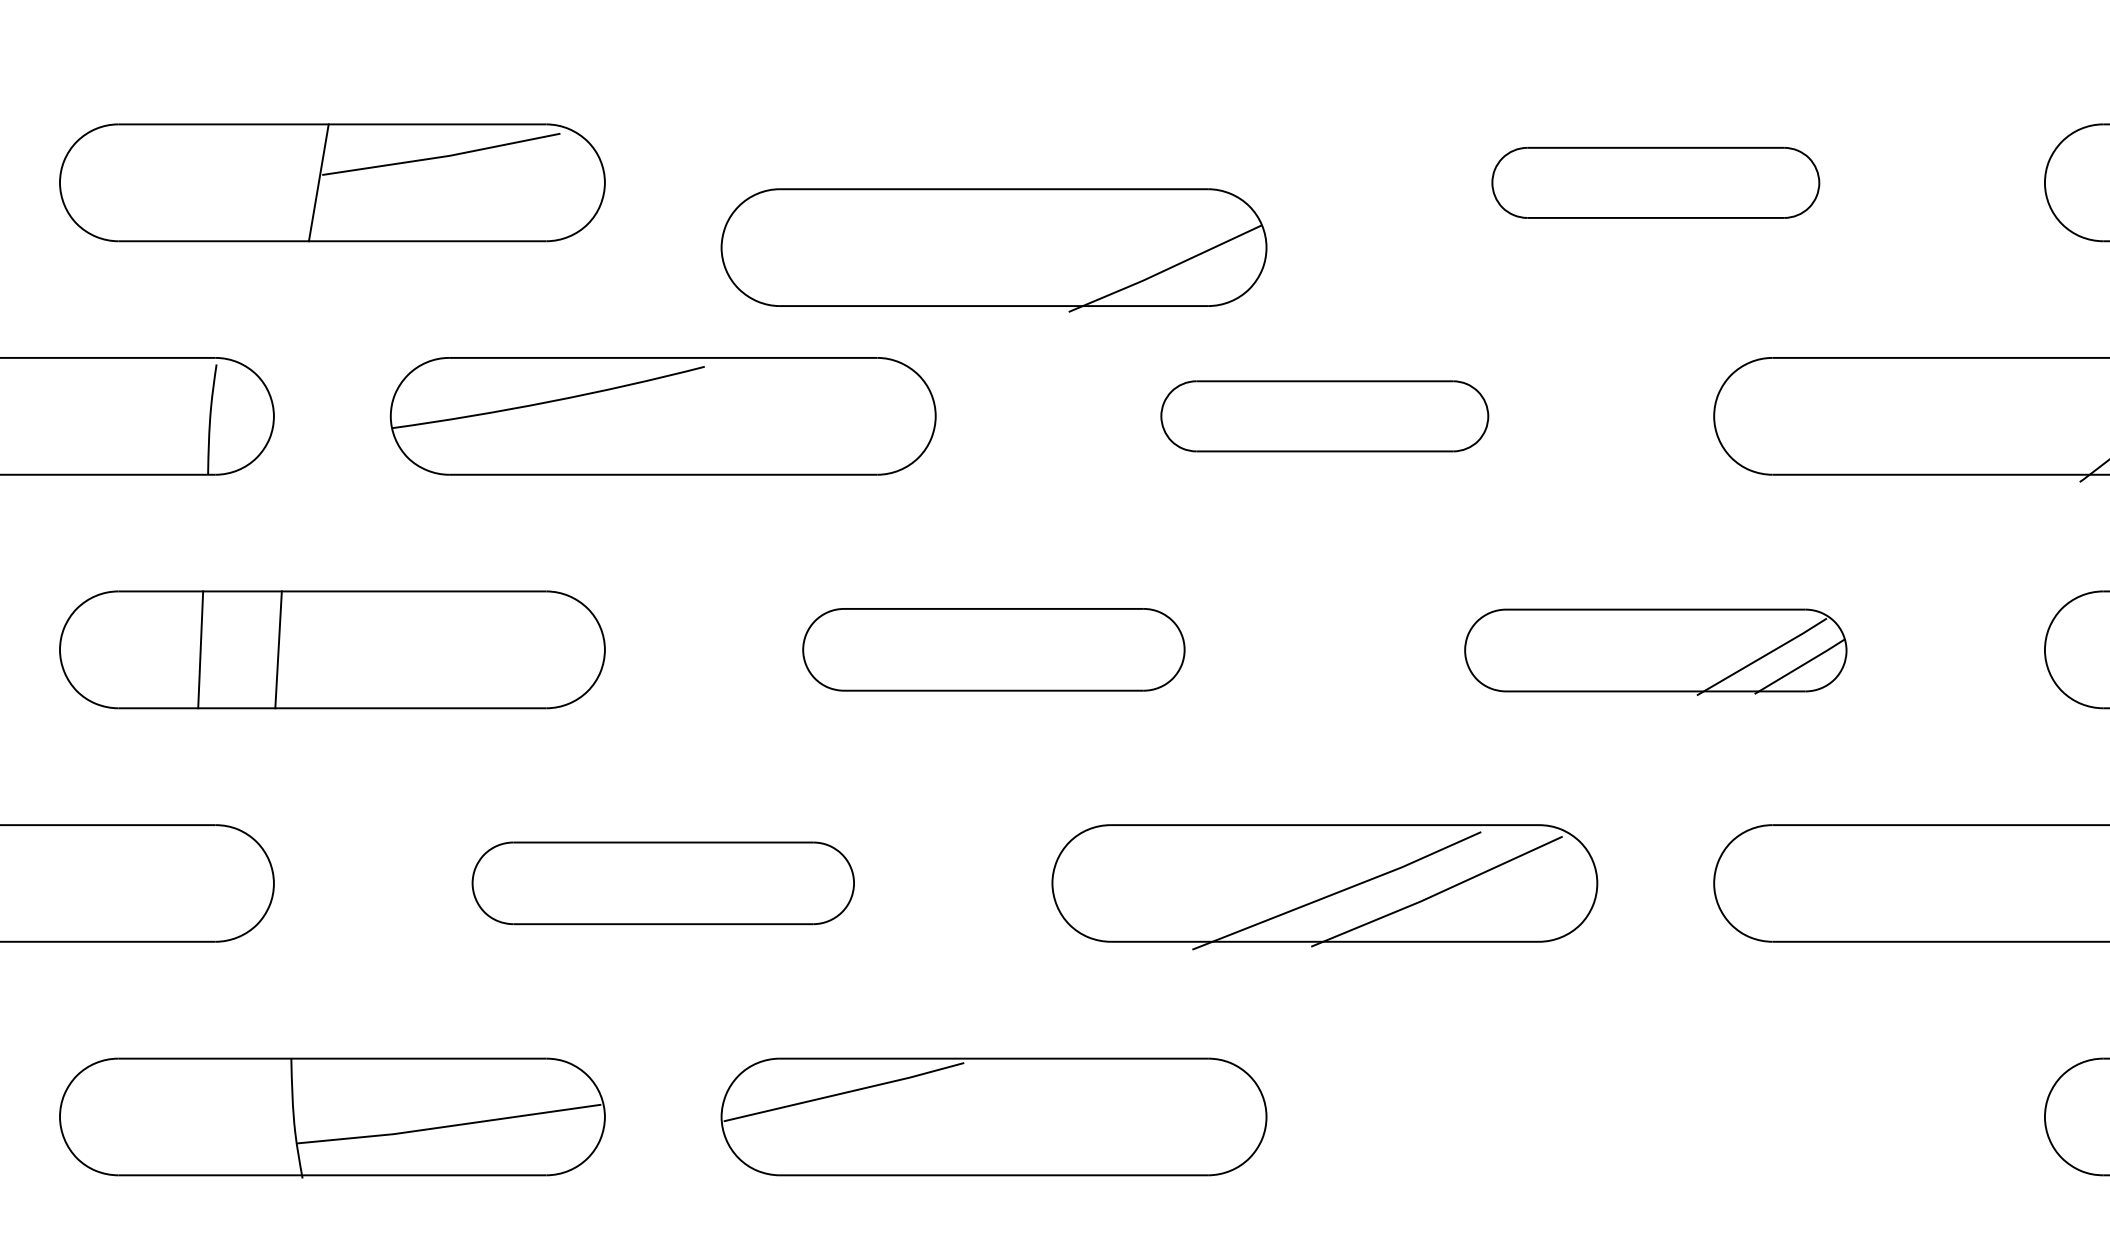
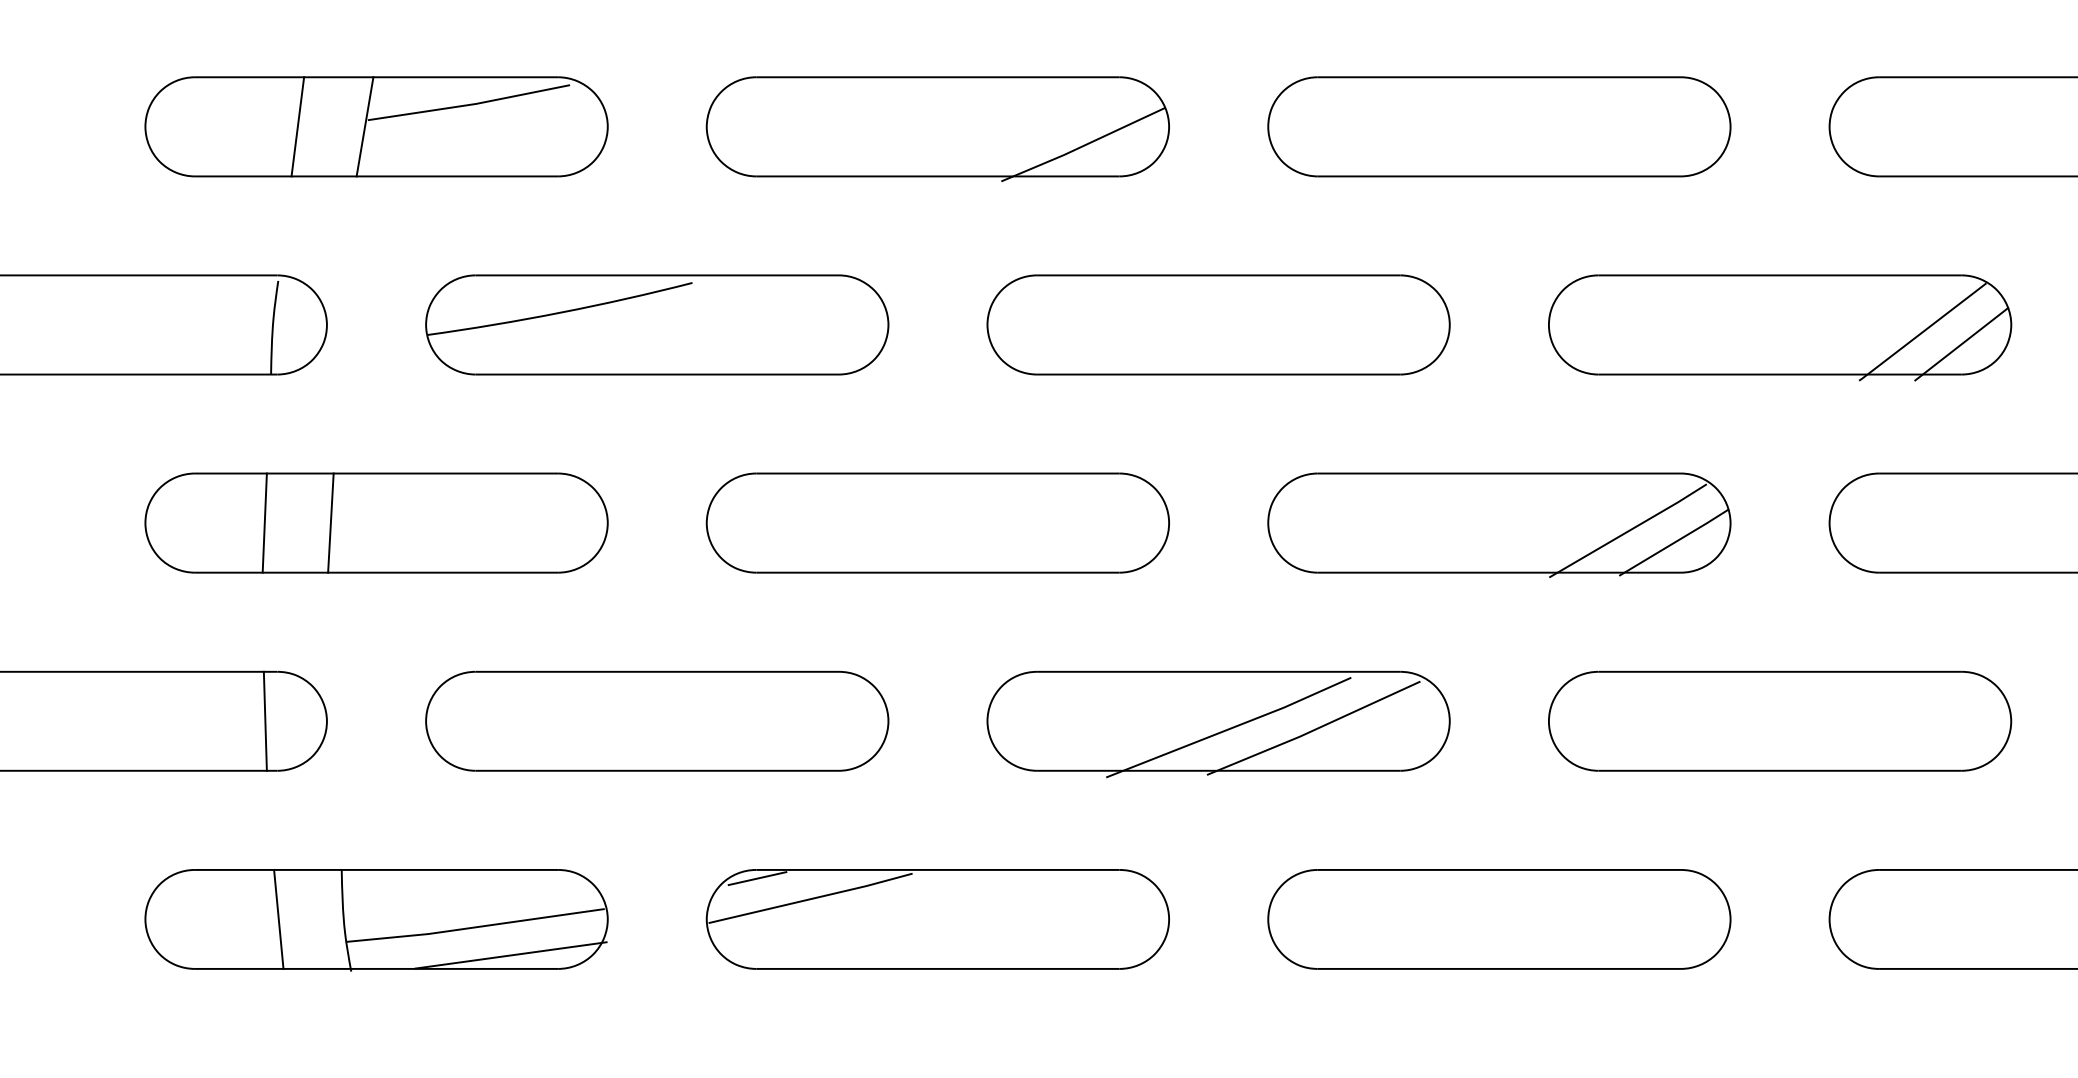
line: (239, 182) -> (297, 126), added
part: (1655, 182) -> (1499, 126), size x1.67
part: (993, 249) -> (937, 128), moved
part: (1324, 415) -> (1218, 324), size x1.67
part: (993, 649) -> (937, 522), size x1.43
part: (1655, 651) -> (1499, 524), size x1.43
line: (200, 882) -> (264, 720), added
part: (663, 882) -> (657, 720), size x1.43
line: (781, 1068) -> (757, 878), added
line: (216, 1115) -> (278, 918), added
part: (1655, 1117) -> (1499, 919), added
line: (490, 1159) -> (510, 955), added

